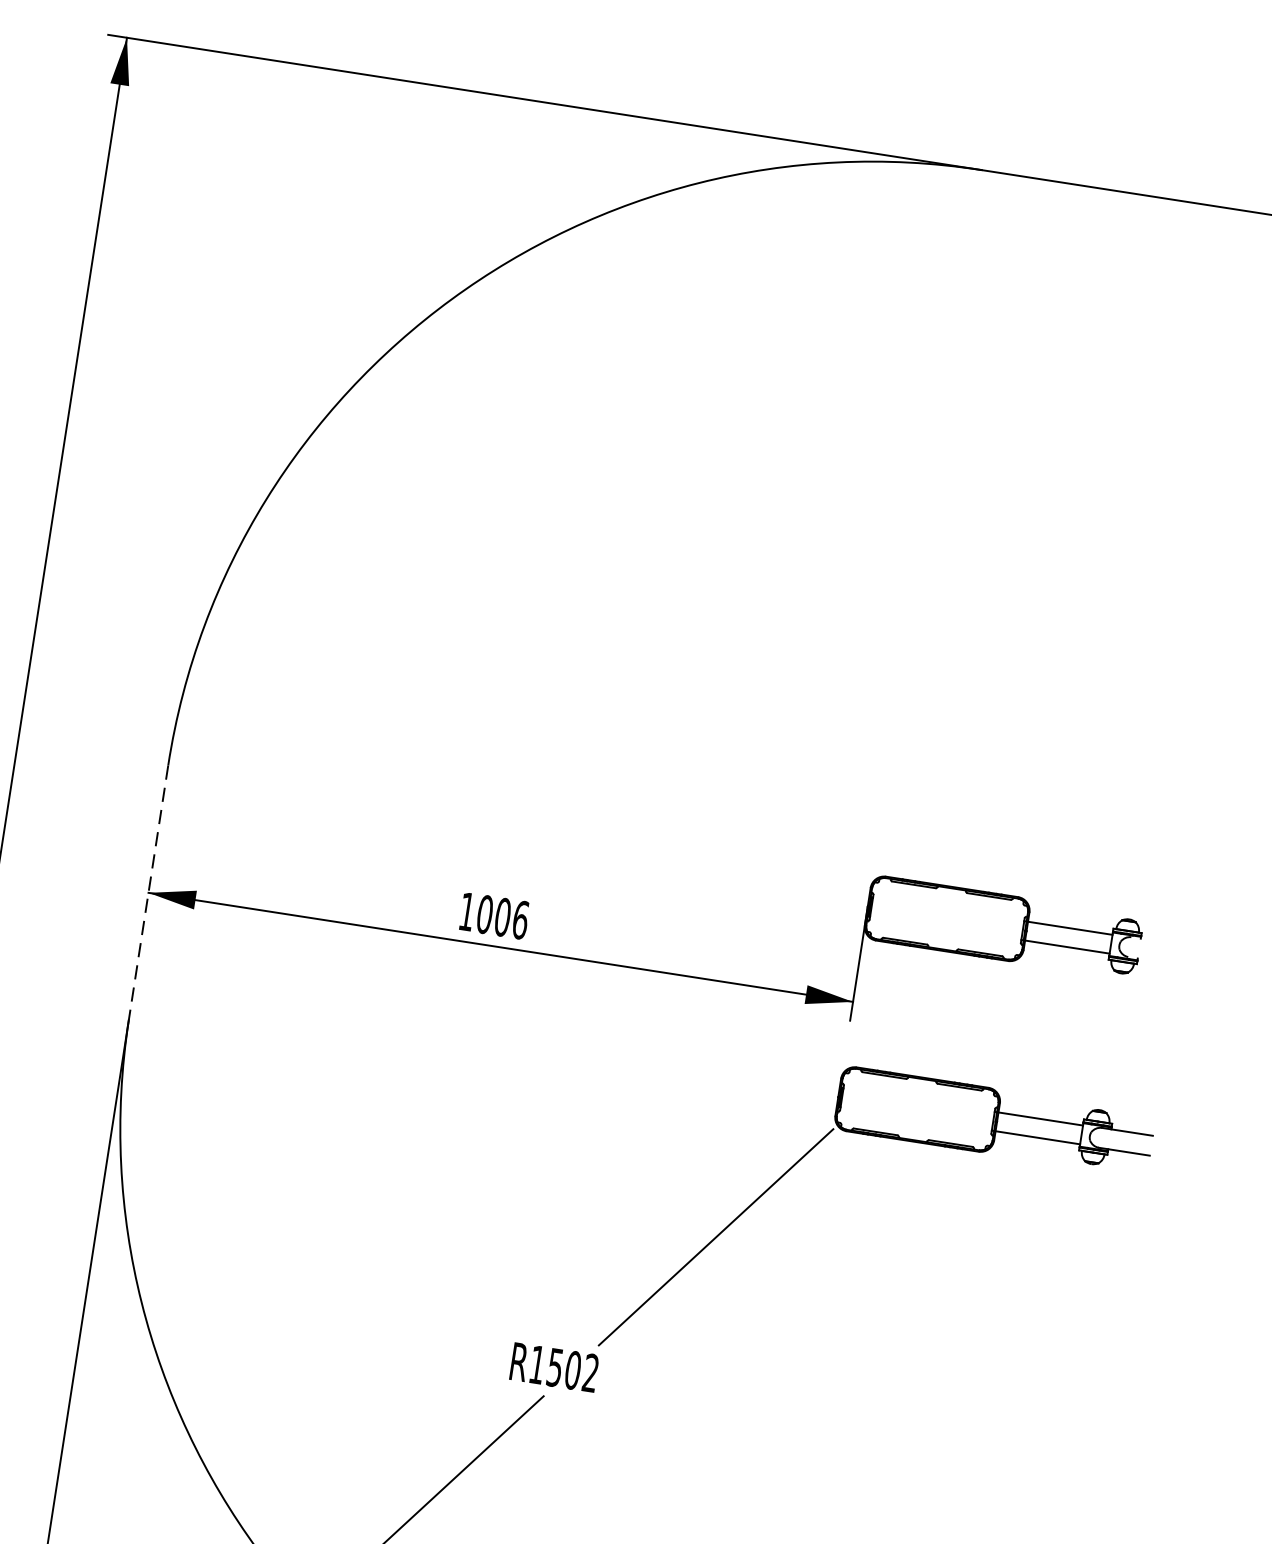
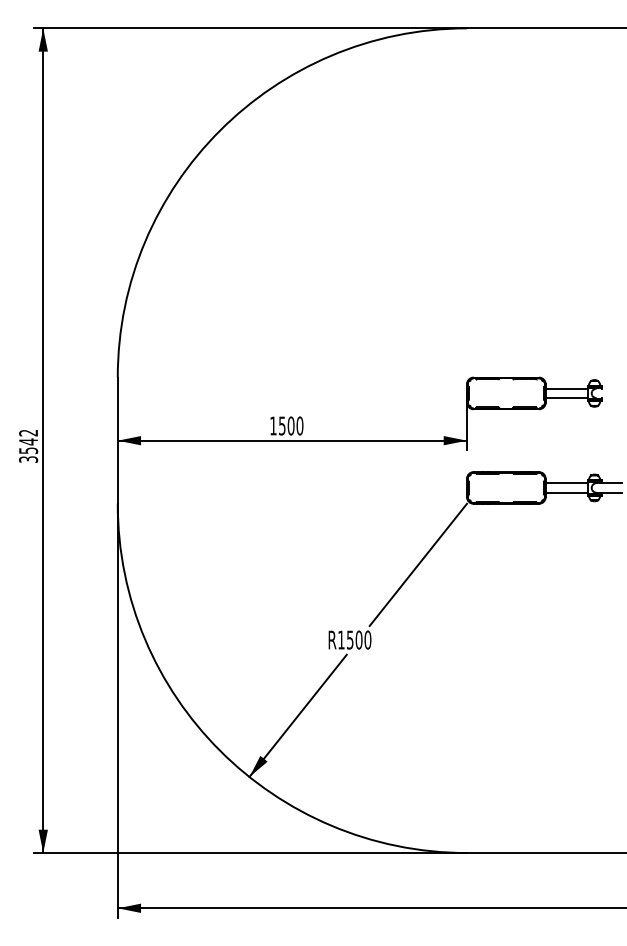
line: (147, 894) -> (117, 441), dashed -> solid
text: (501, 916) -> (290, 425), 1006 -> 1500
text: (590, 1371) -> (367, 639), R1502 -> R1500

